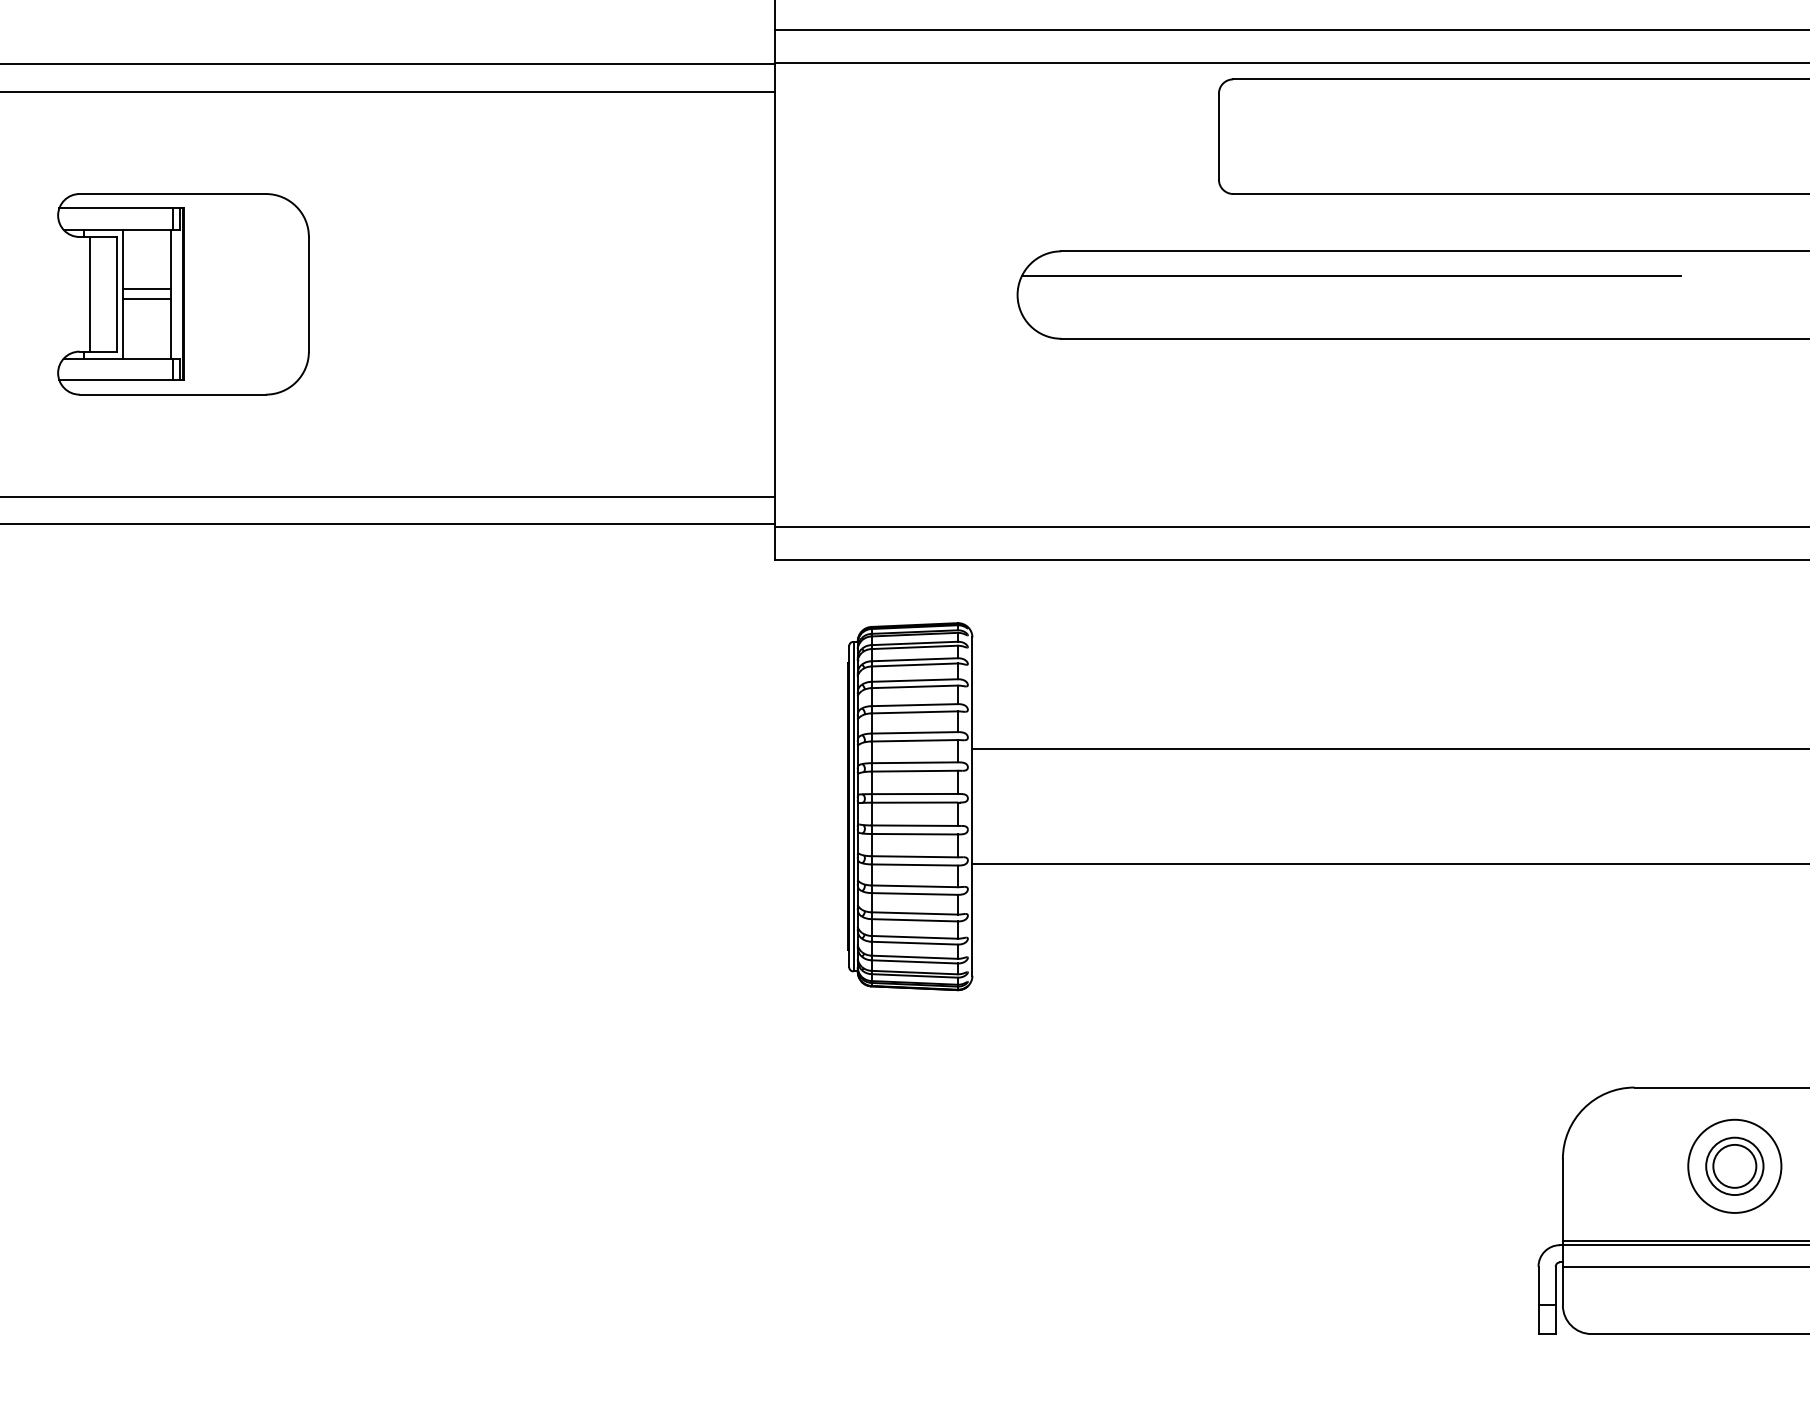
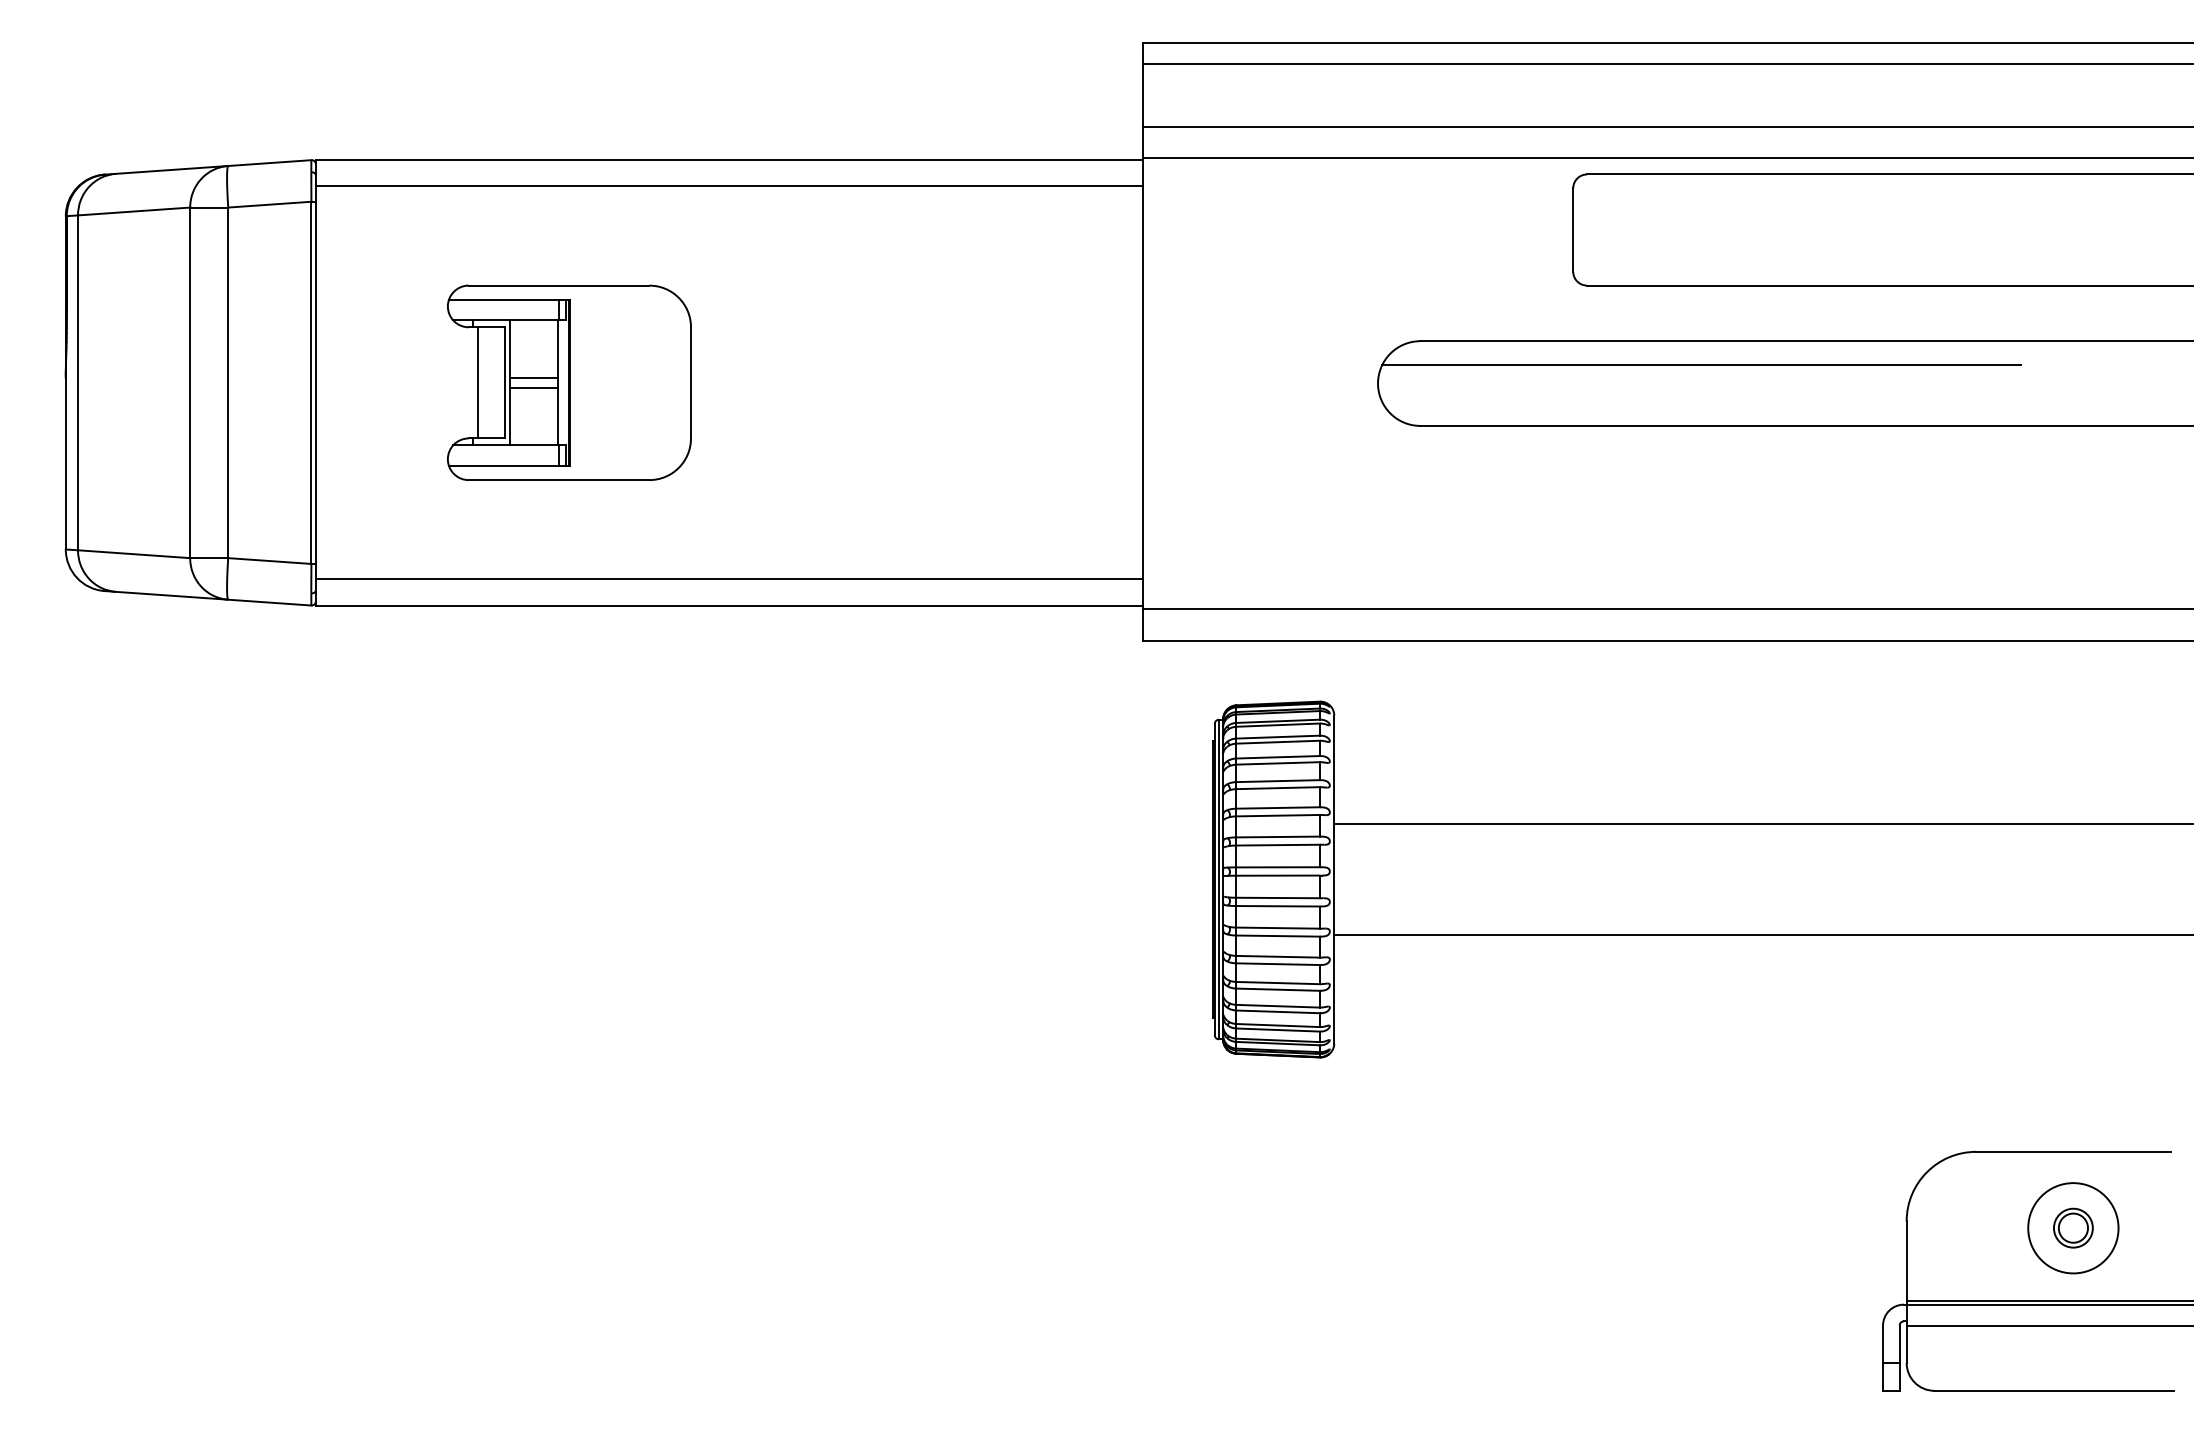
part: (1734, 1165) -> (2073, 1227), size x0.7

